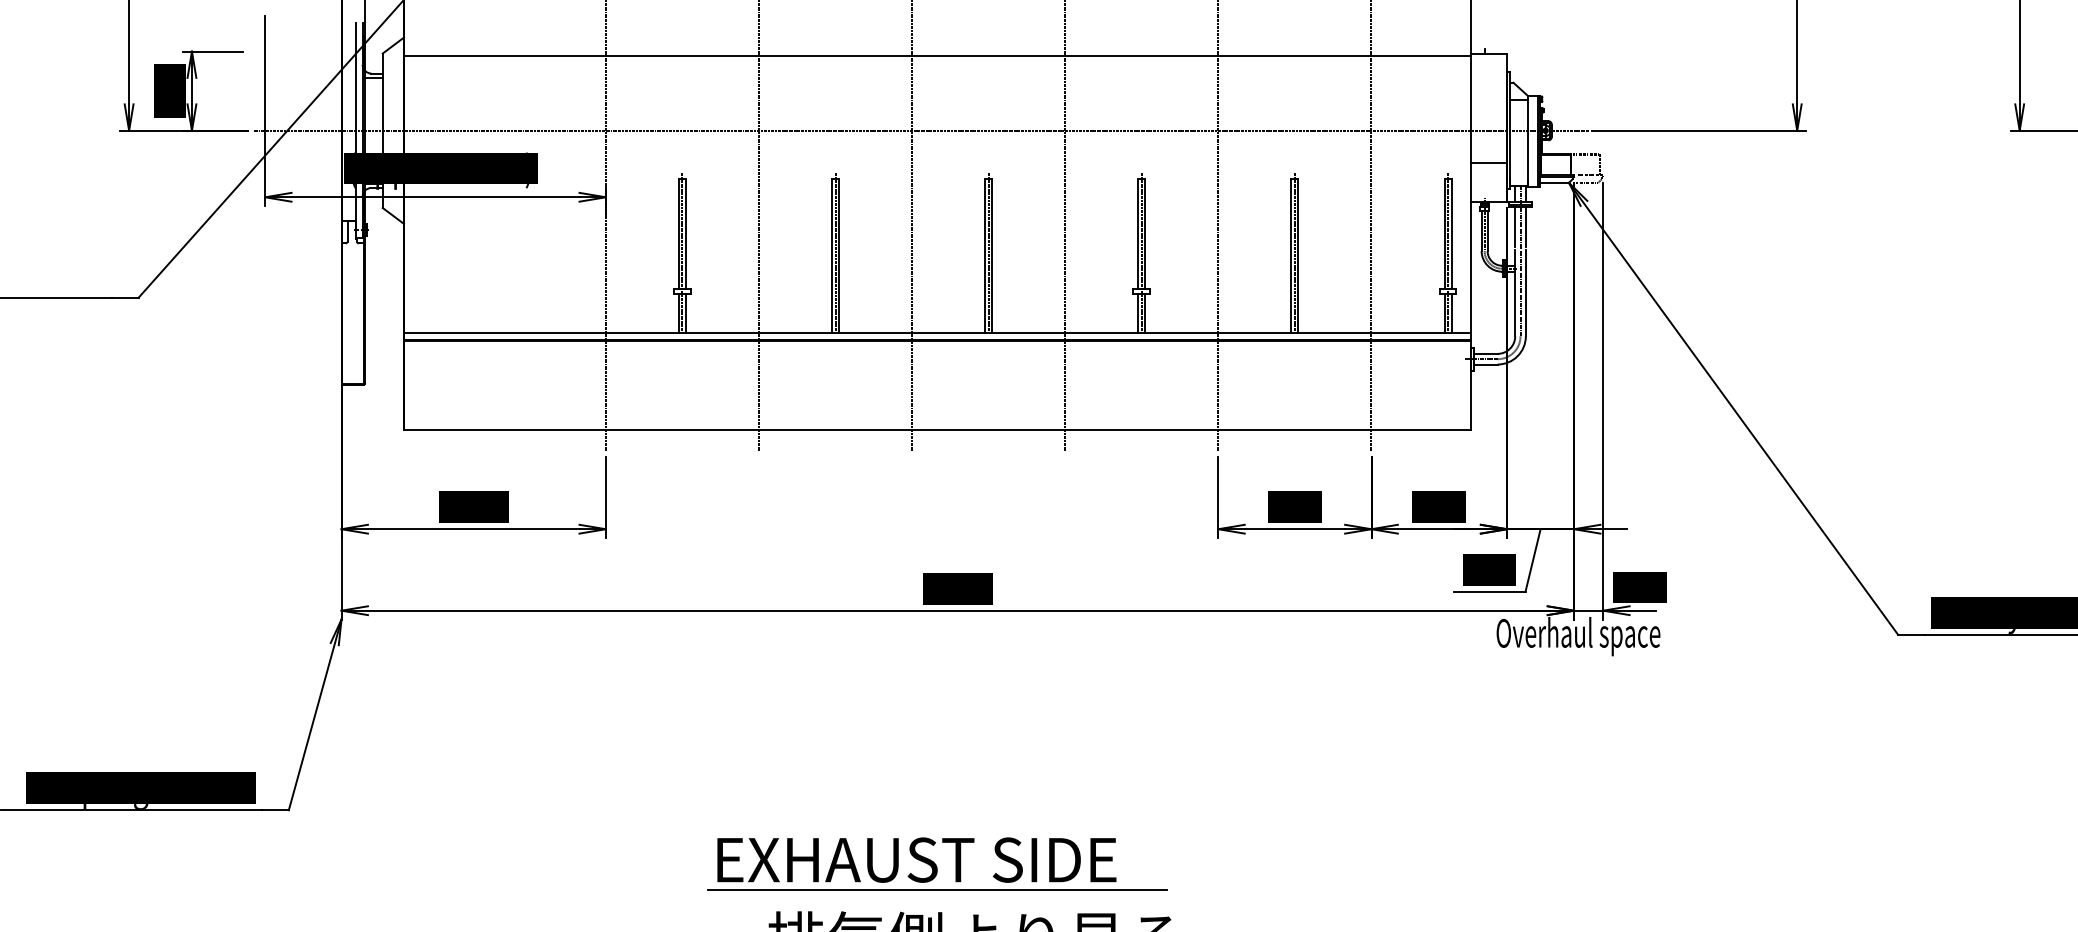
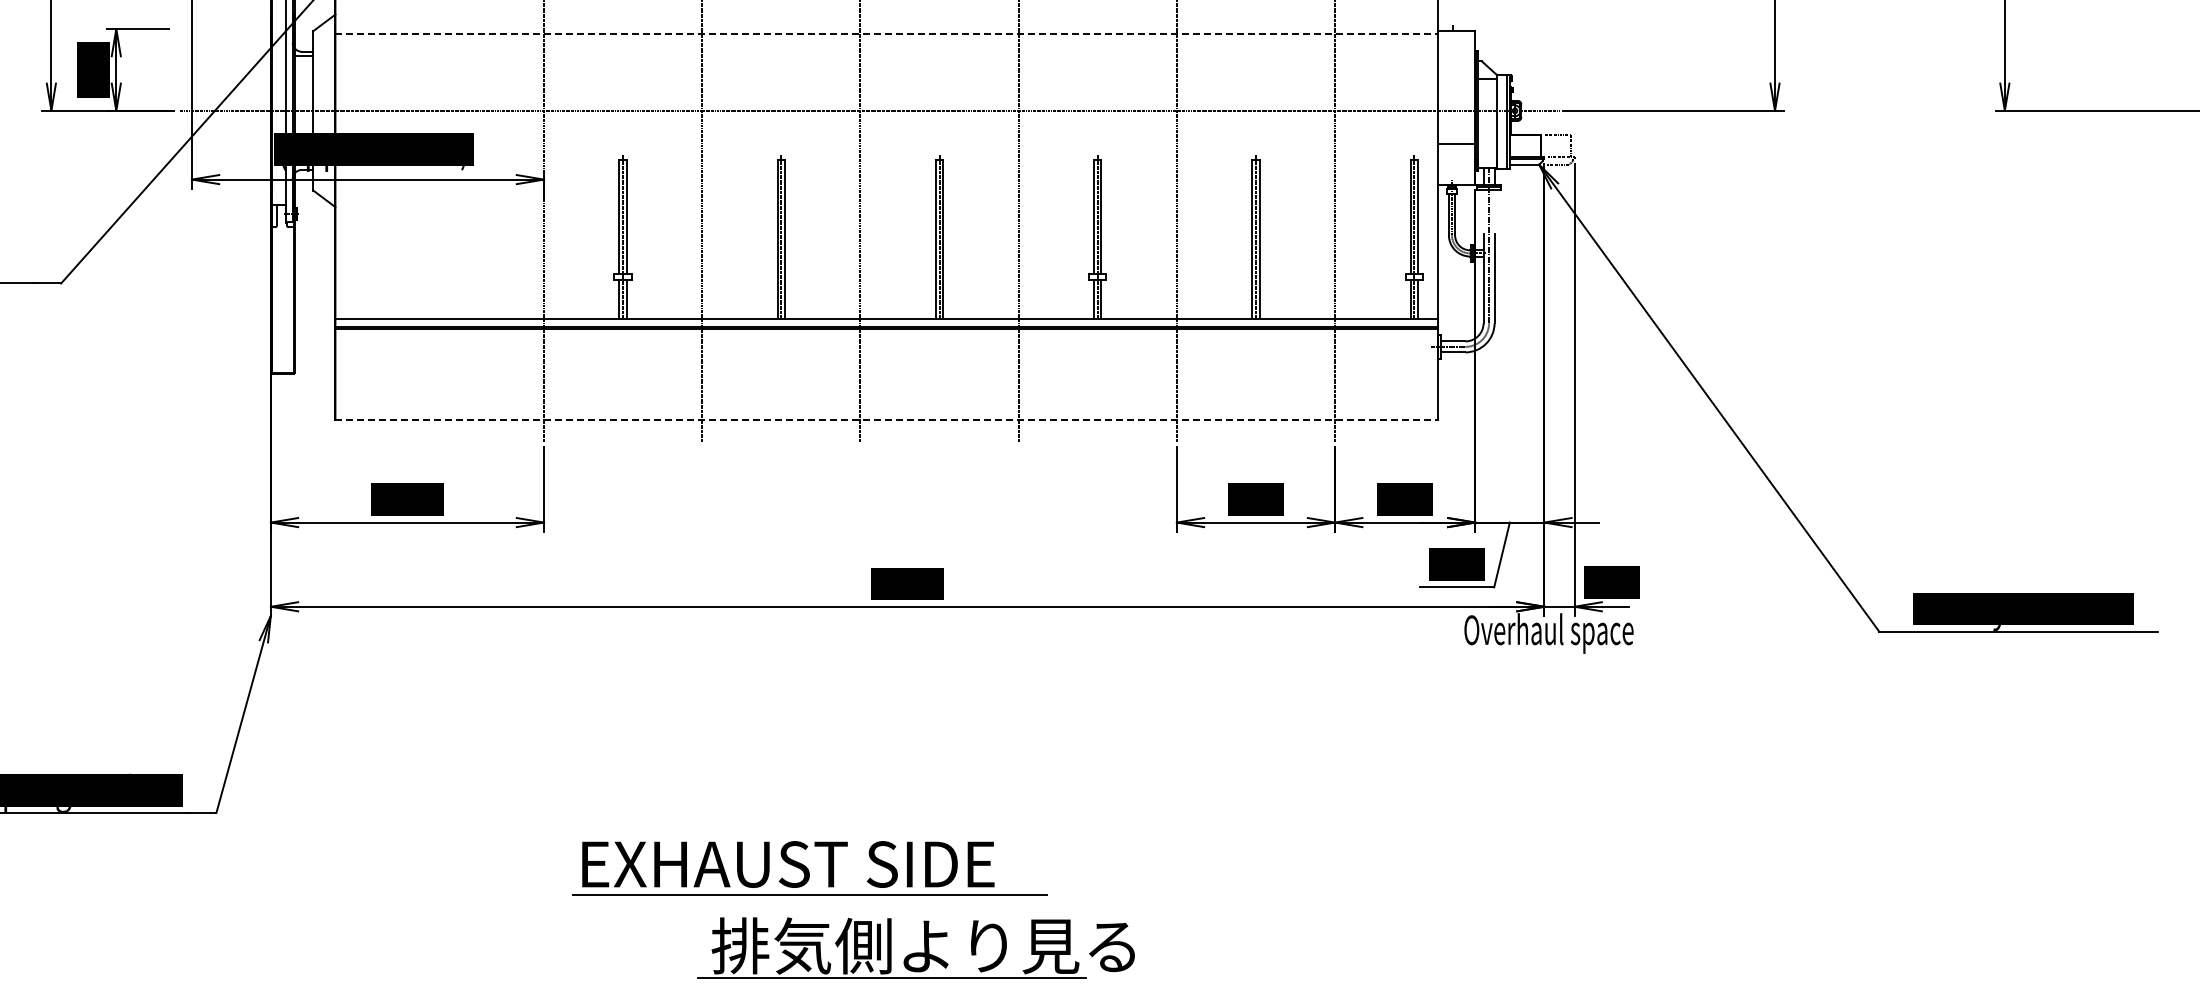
line: (938, 55) -> (887, 33), solid -> dashed
line: (1515, 227) -> (1483, 210), removed
line: (1525, 227) -> (1494, 210), removed
line: (938, 430) -> (887, 420), solid -> dashed
part: (937, 863) -> (809, 868), moved

